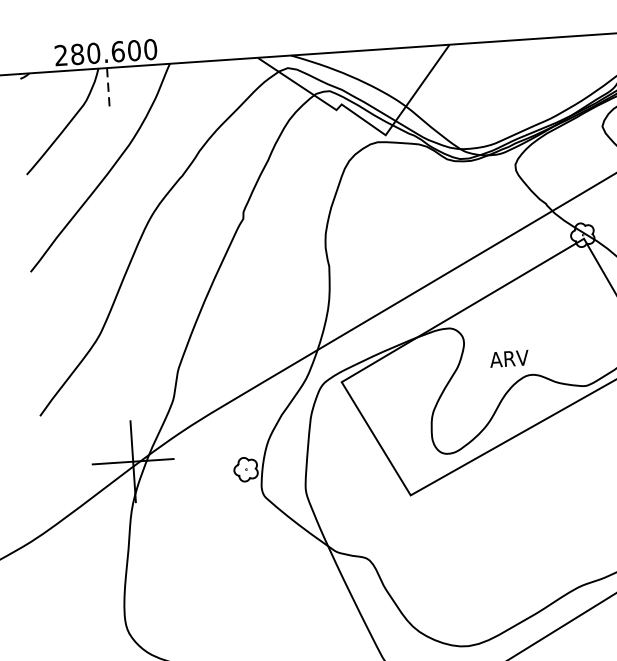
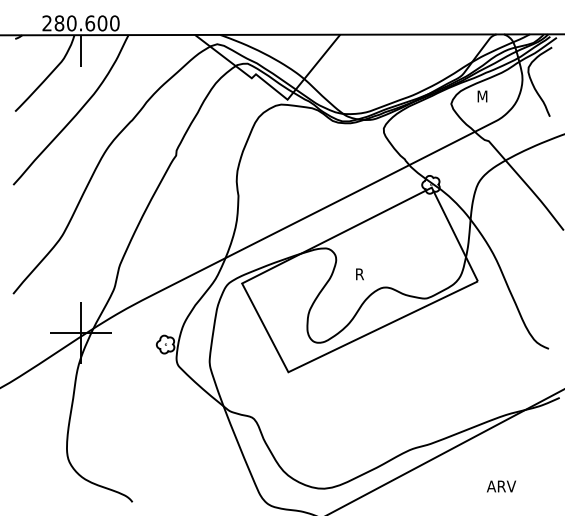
line: (108, 88) -> (81, 50), dashed -> solid
text: (509, 359) -> (369, 274), ARV -> R

